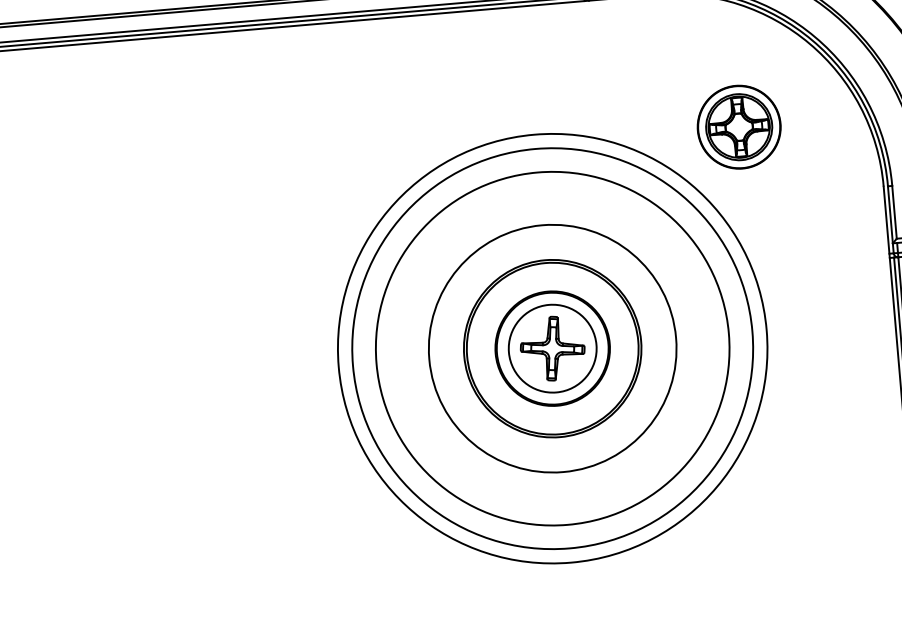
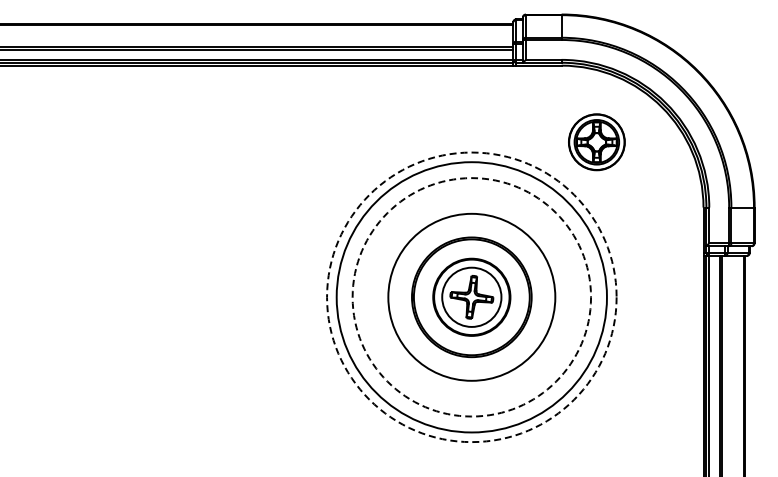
part: (738, 127) -> (596, 142), moved
circle: (552, 348) -> (471, 297), solid -> dashed
circle: (552, 348) -> (471, 297), solid -> dashed

